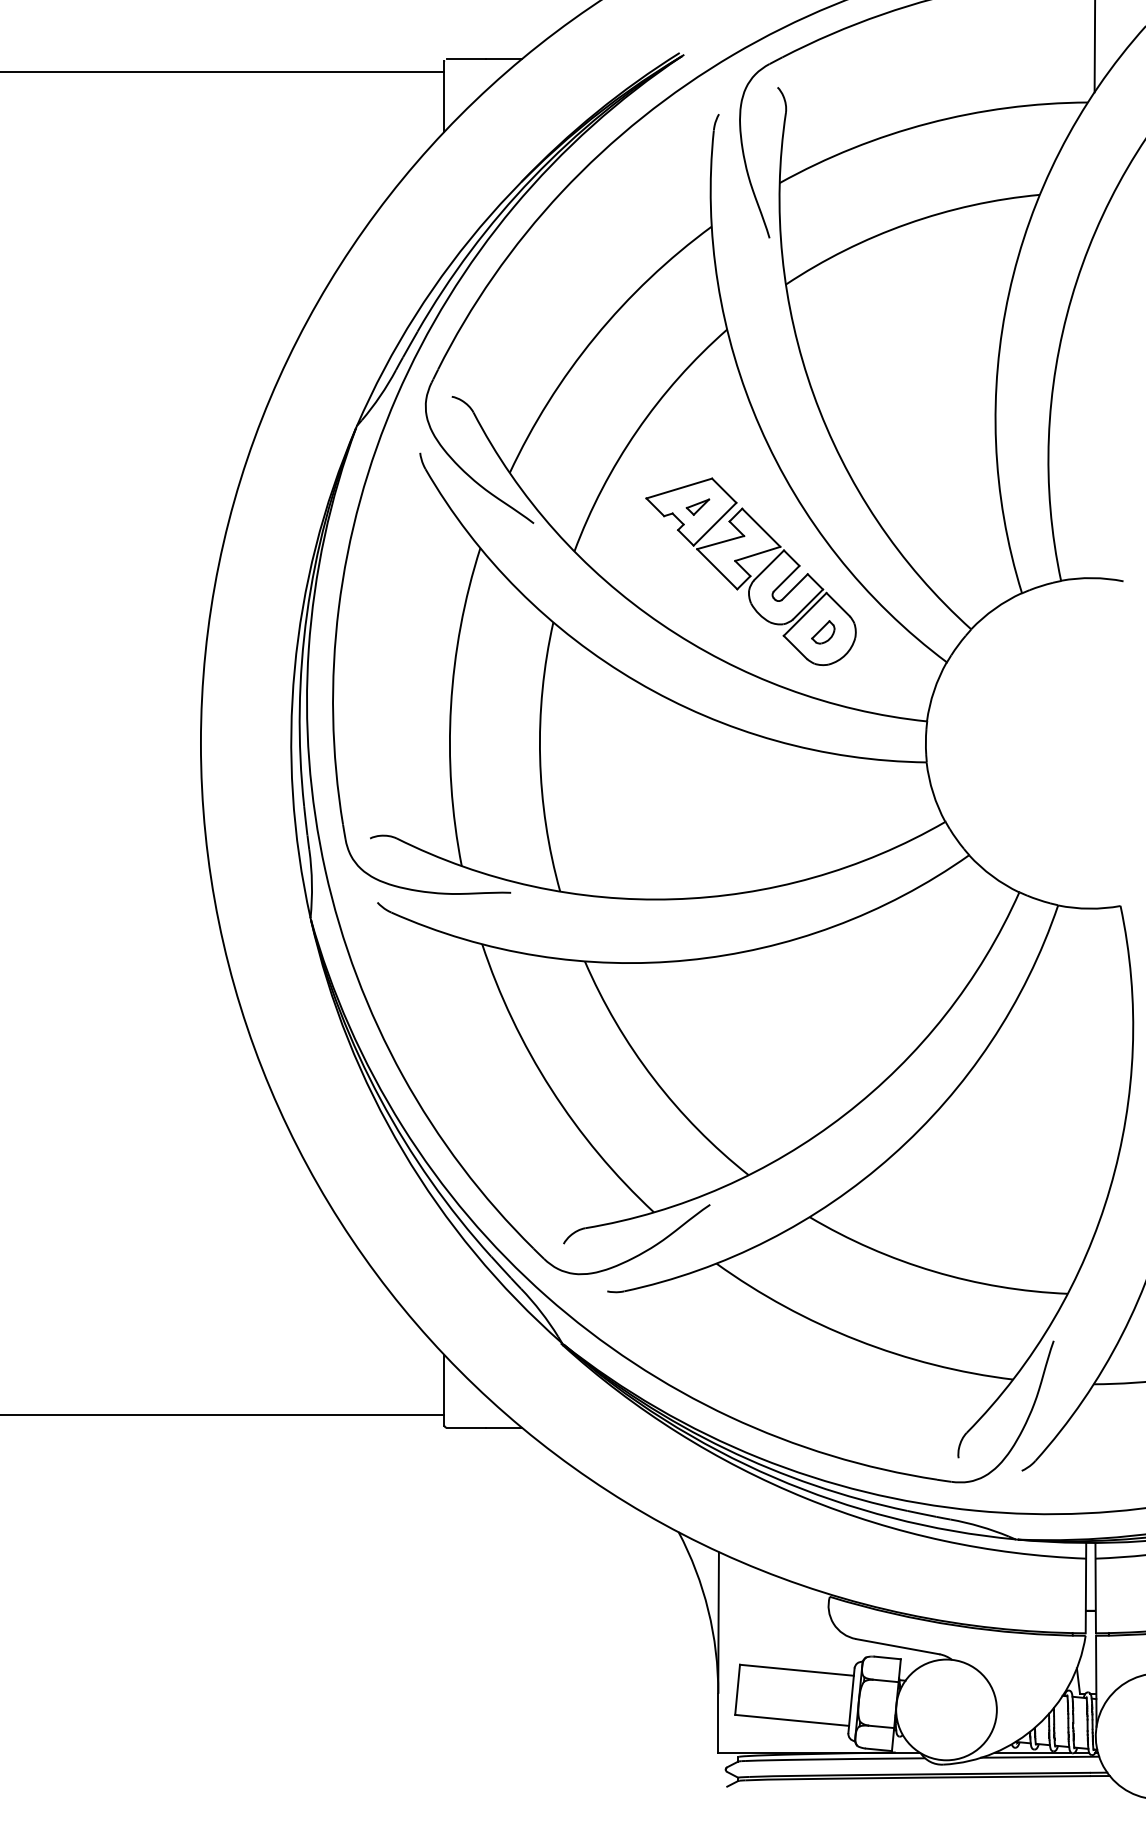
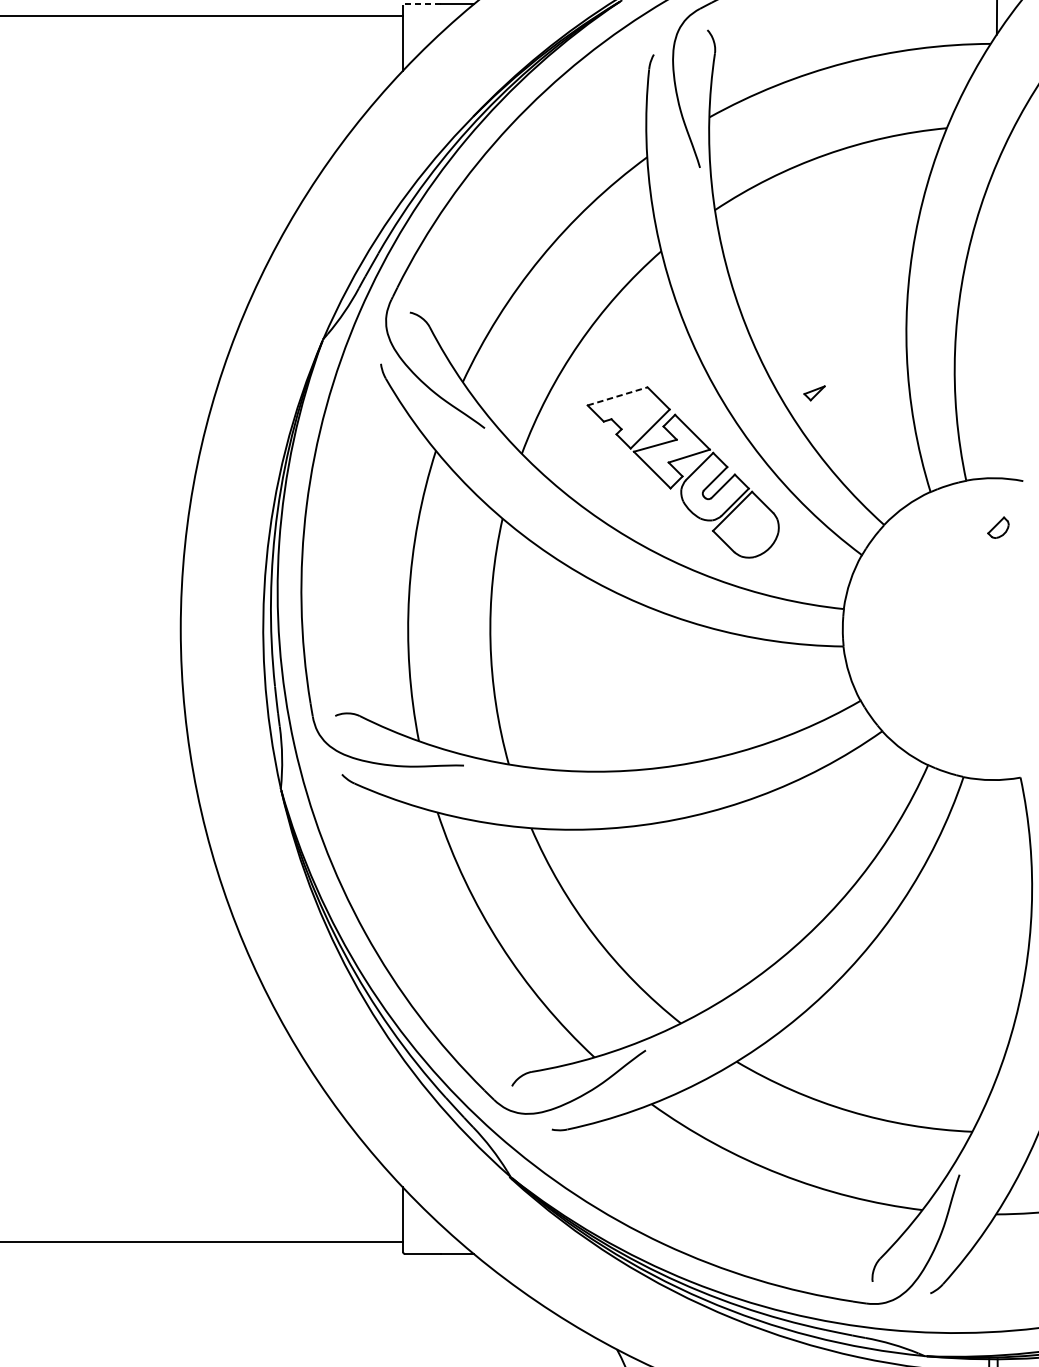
line: (466, 59) -> (423, 4), solid -> dashed
line: (679, 488) -> (617, 396), solid -> dashed
part: (697, 506) -> (814, 392), moved
part: (823, 632) -> (998, 527), moved

